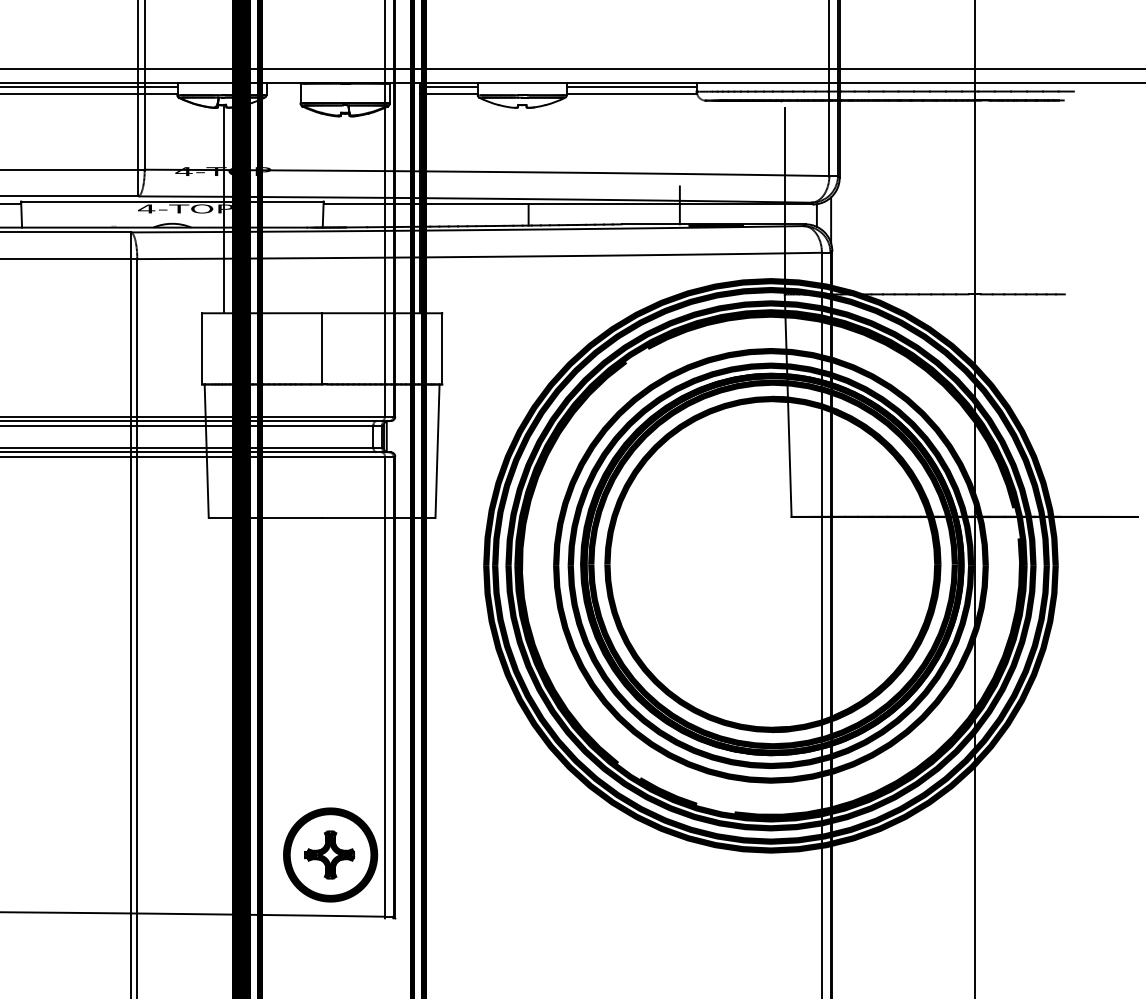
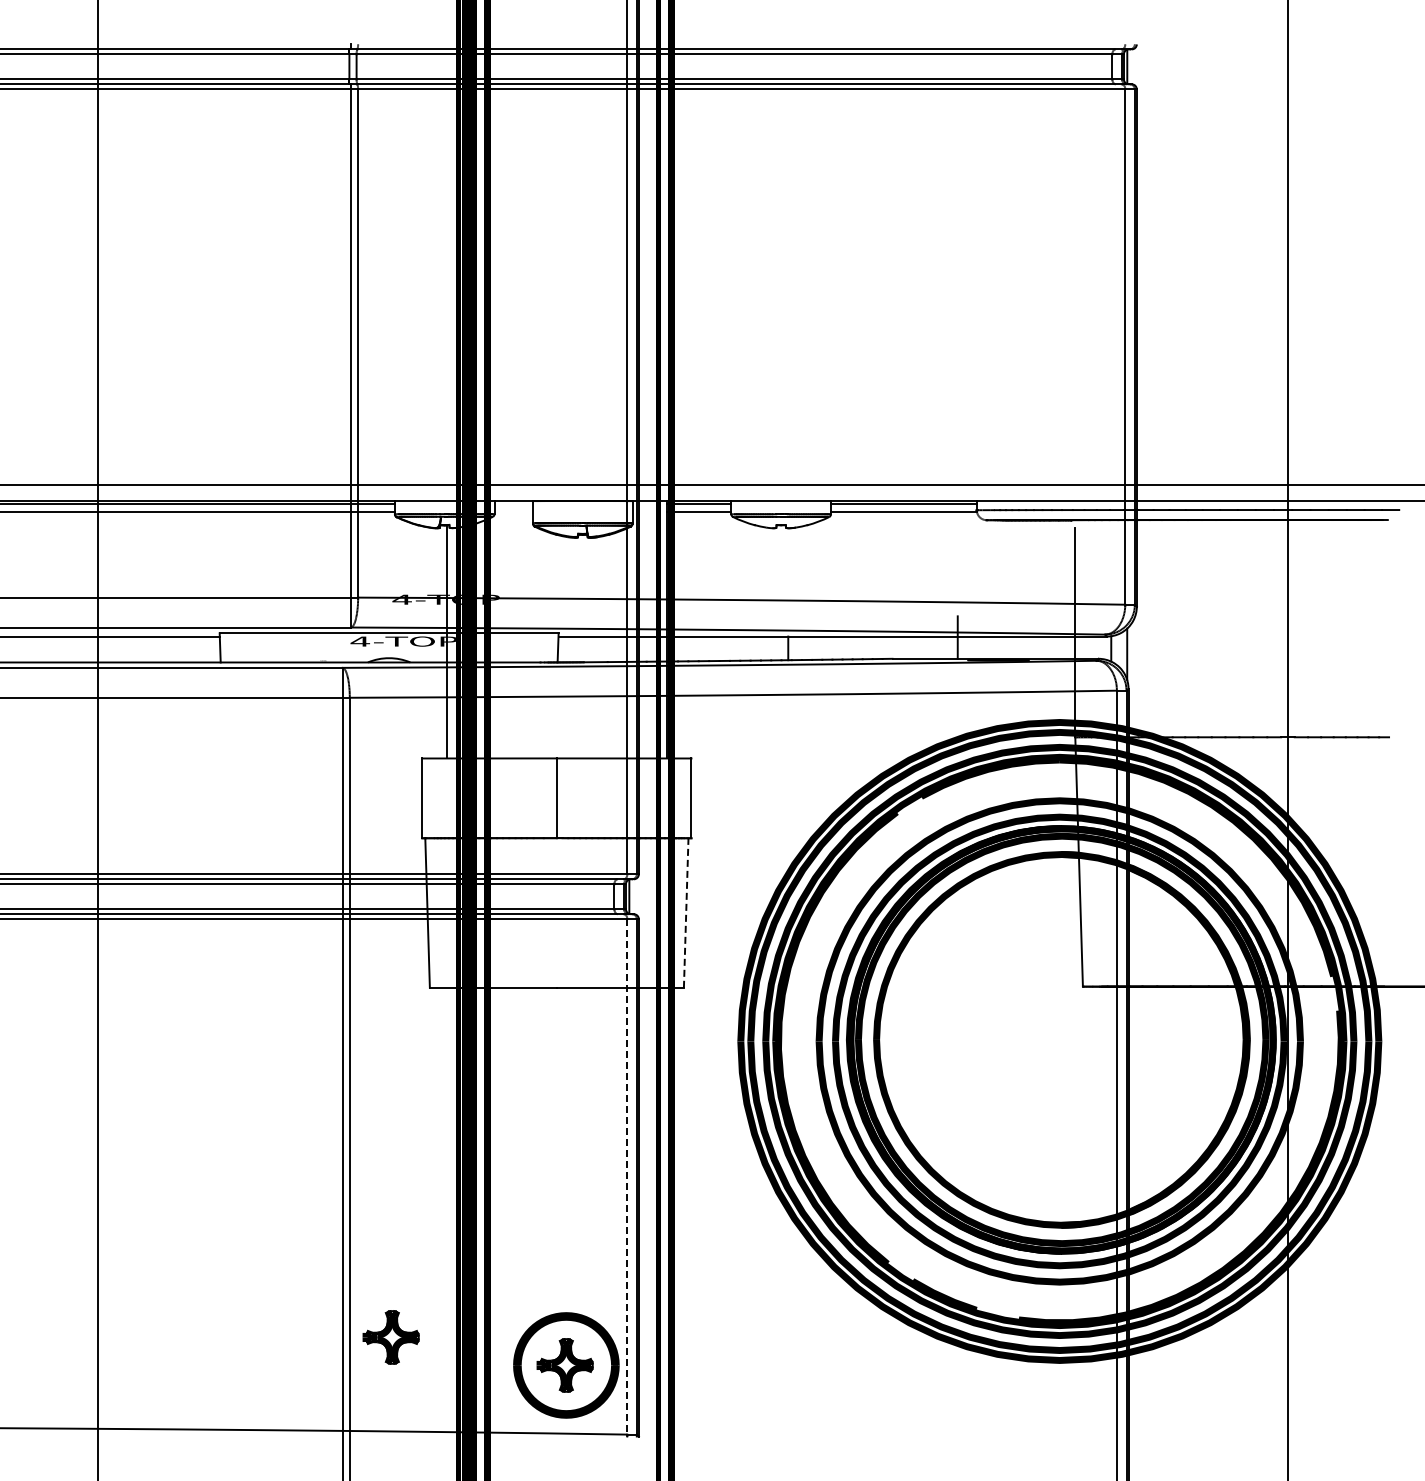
line: (437, 451) -> (686, 913), solid -> dashed
line: (385, 686) -> (627, 1176), solid -> dashed
part: (173, 830) -> (390, 1337), added

